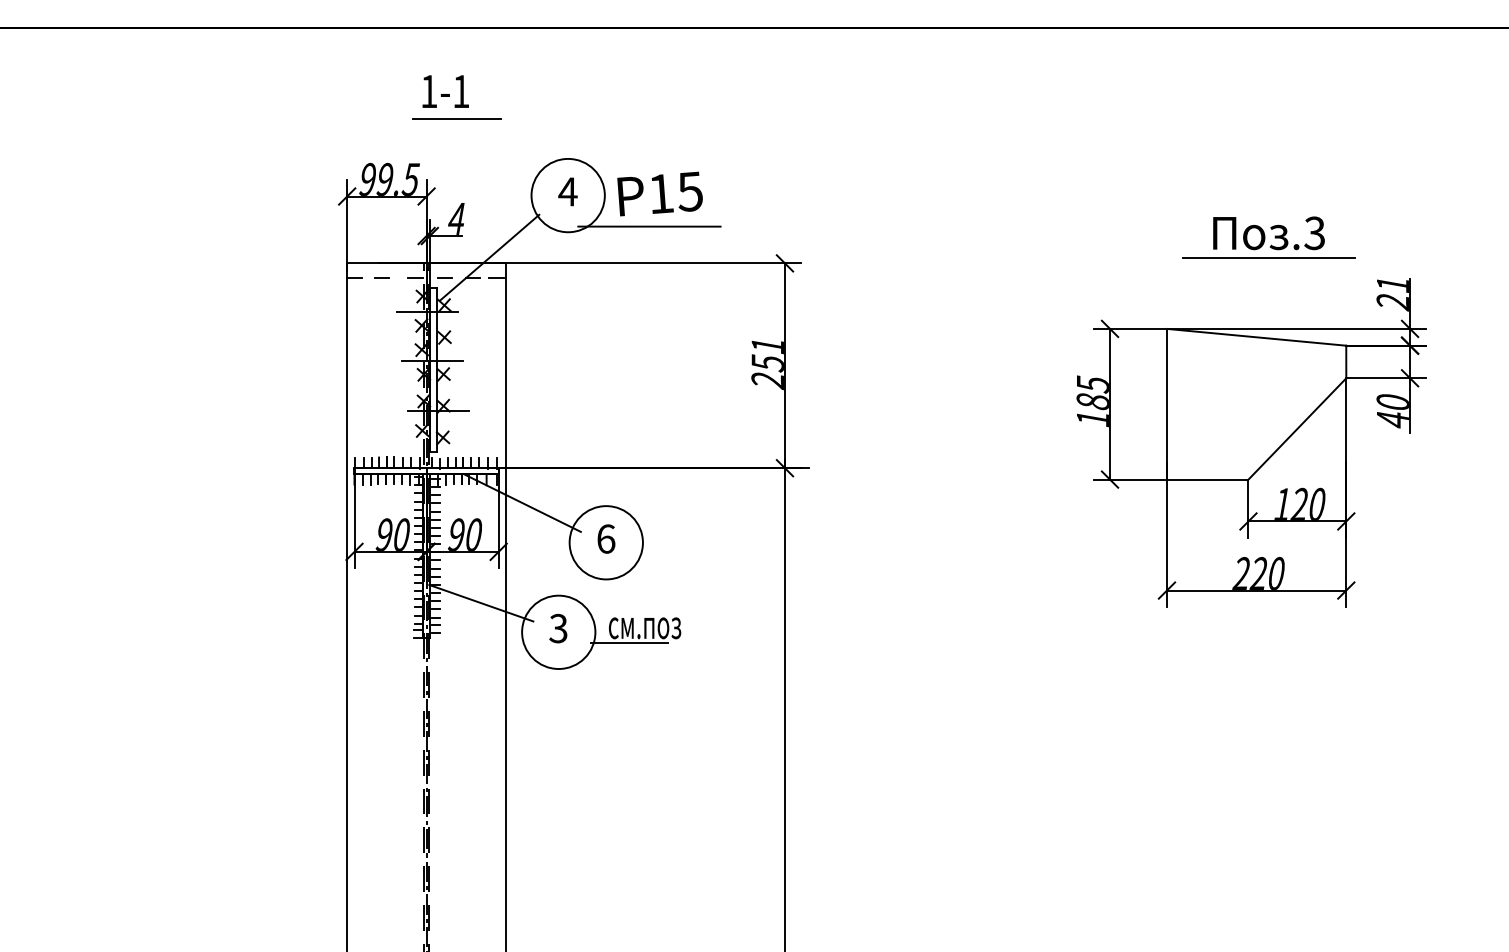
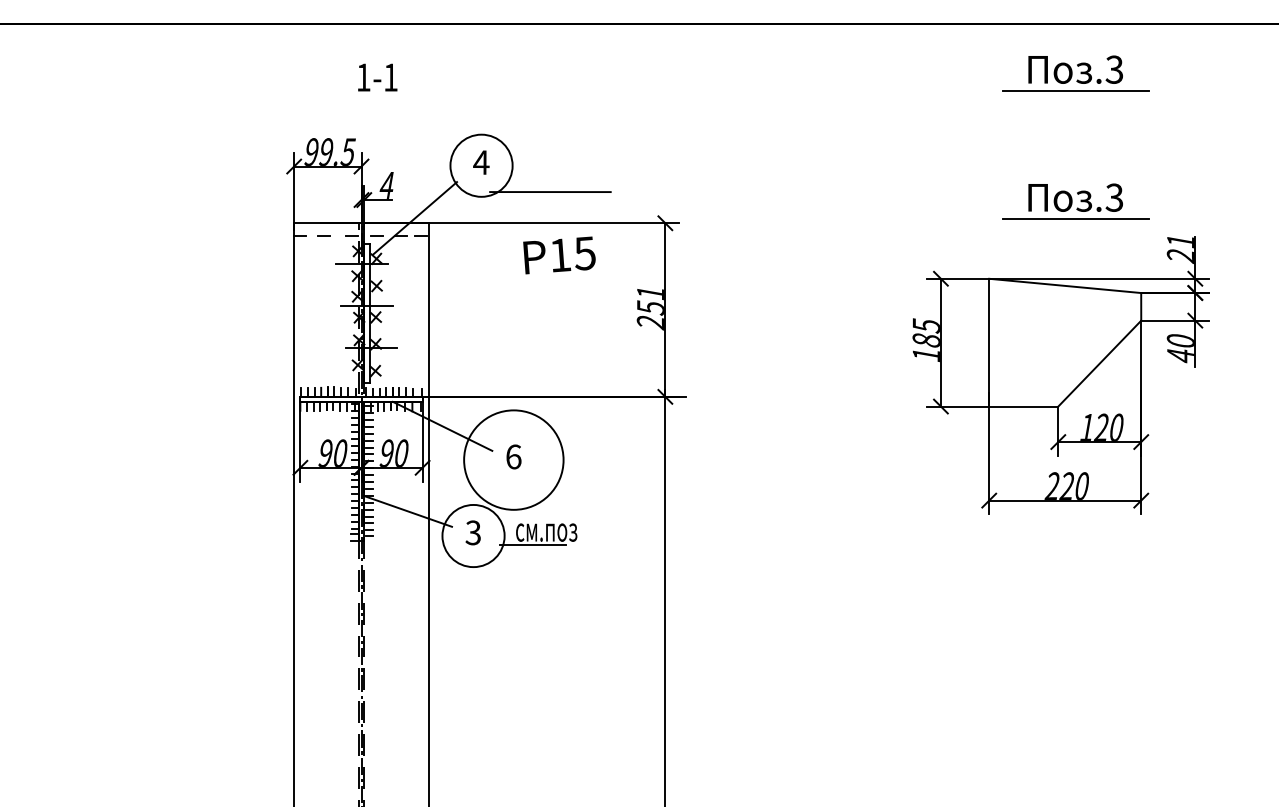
part: (1268, 86) -> (1075, 73), added
line: (457, 118) -> (387, 100), removed
text: (660, 194) -> (559, 255), moved
circle: (605, 543) -> (513, 460), size x1.6

